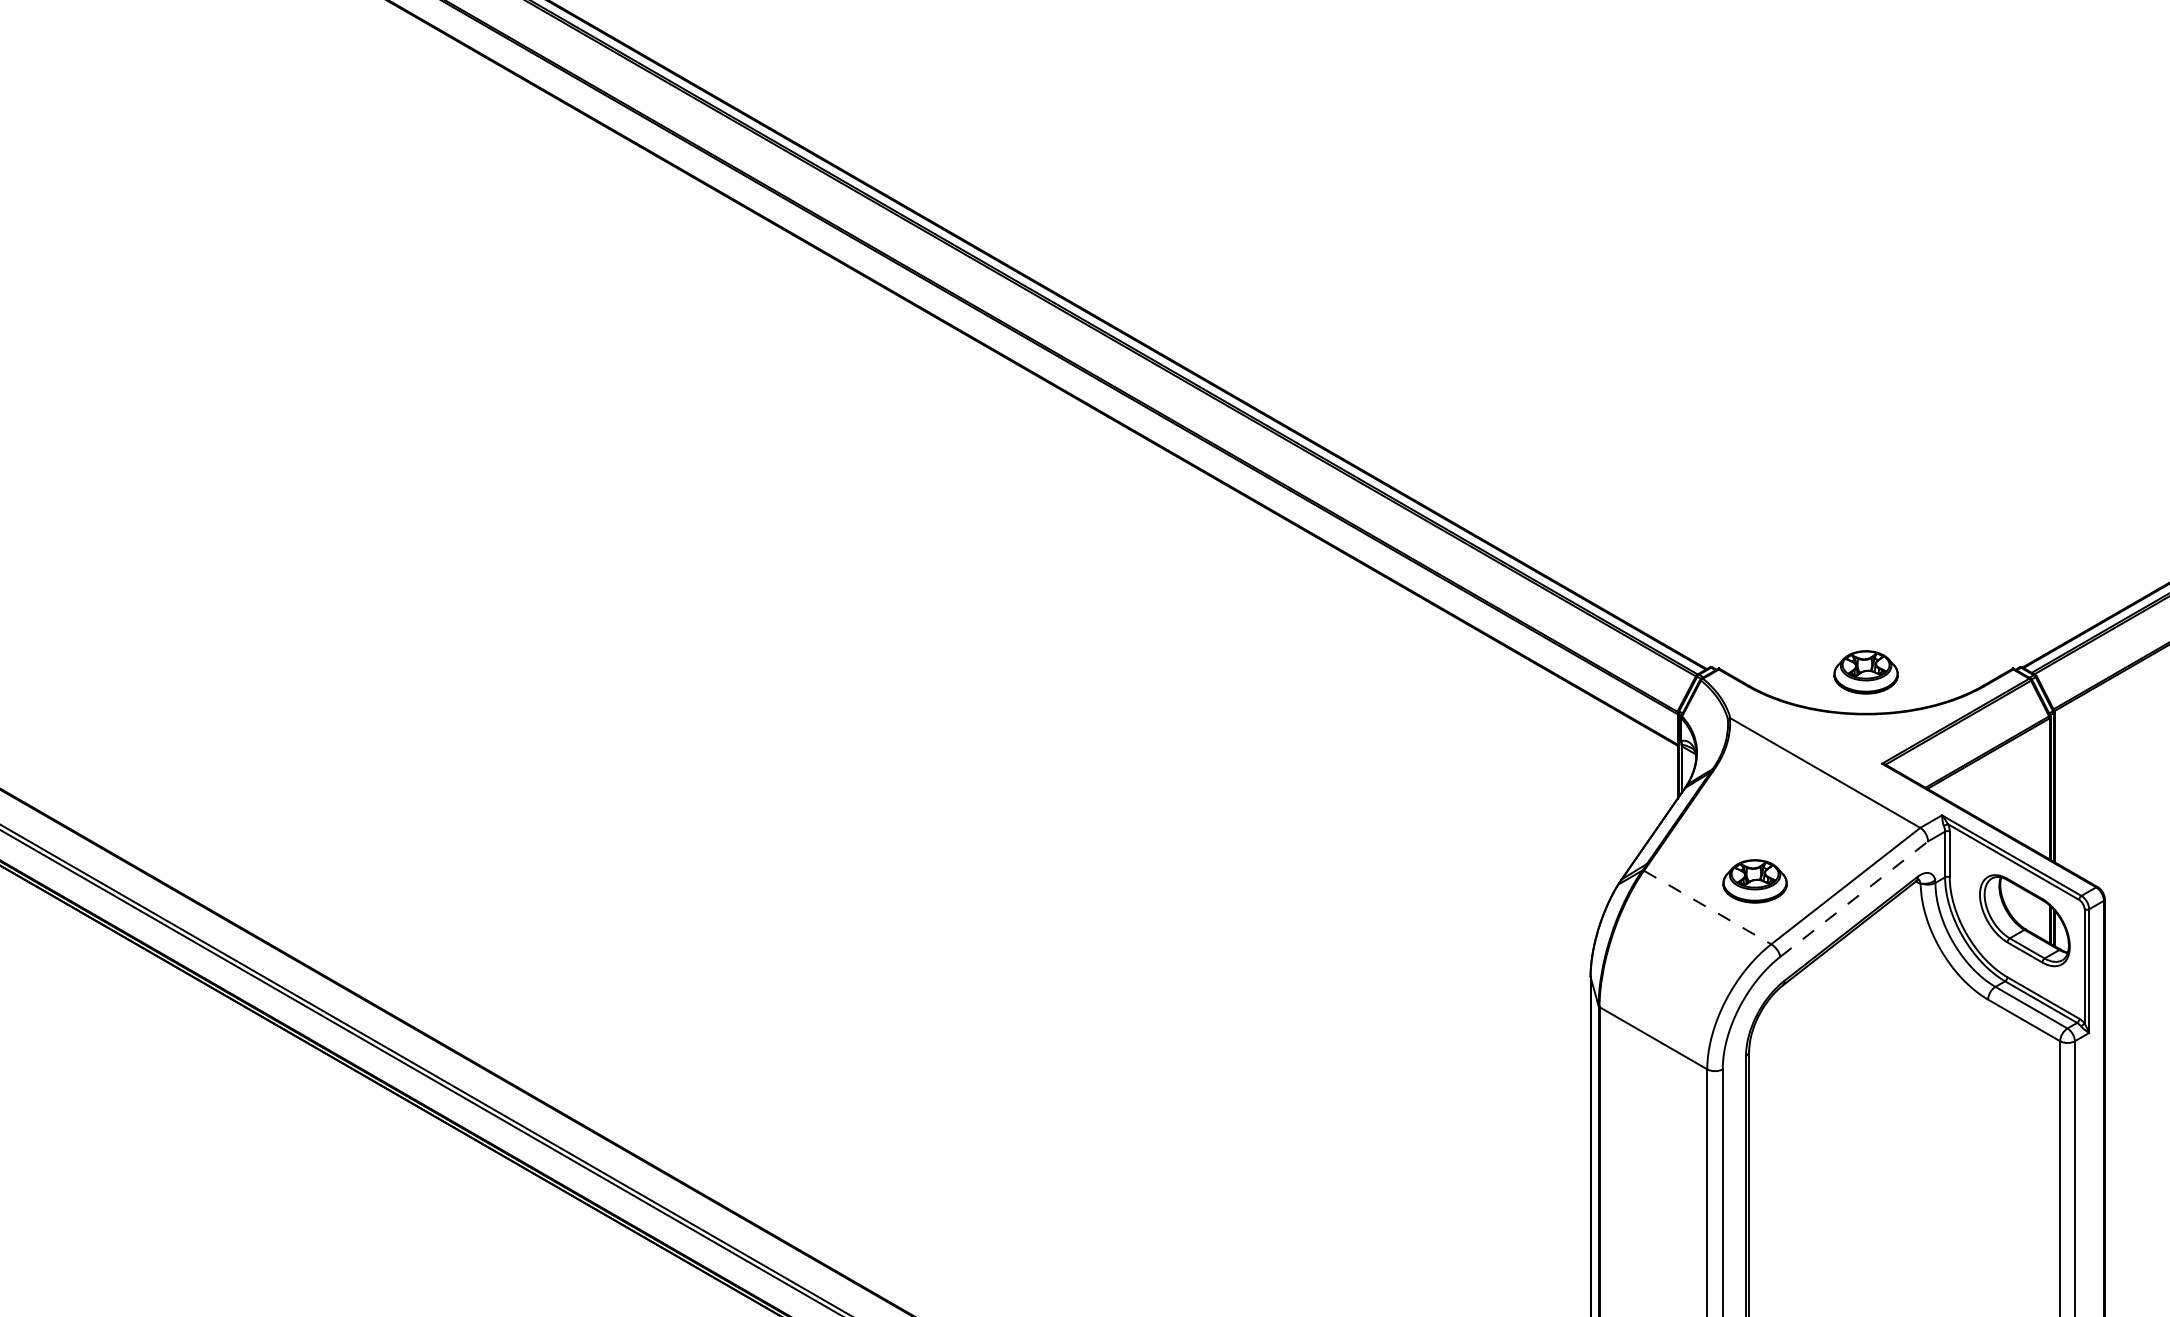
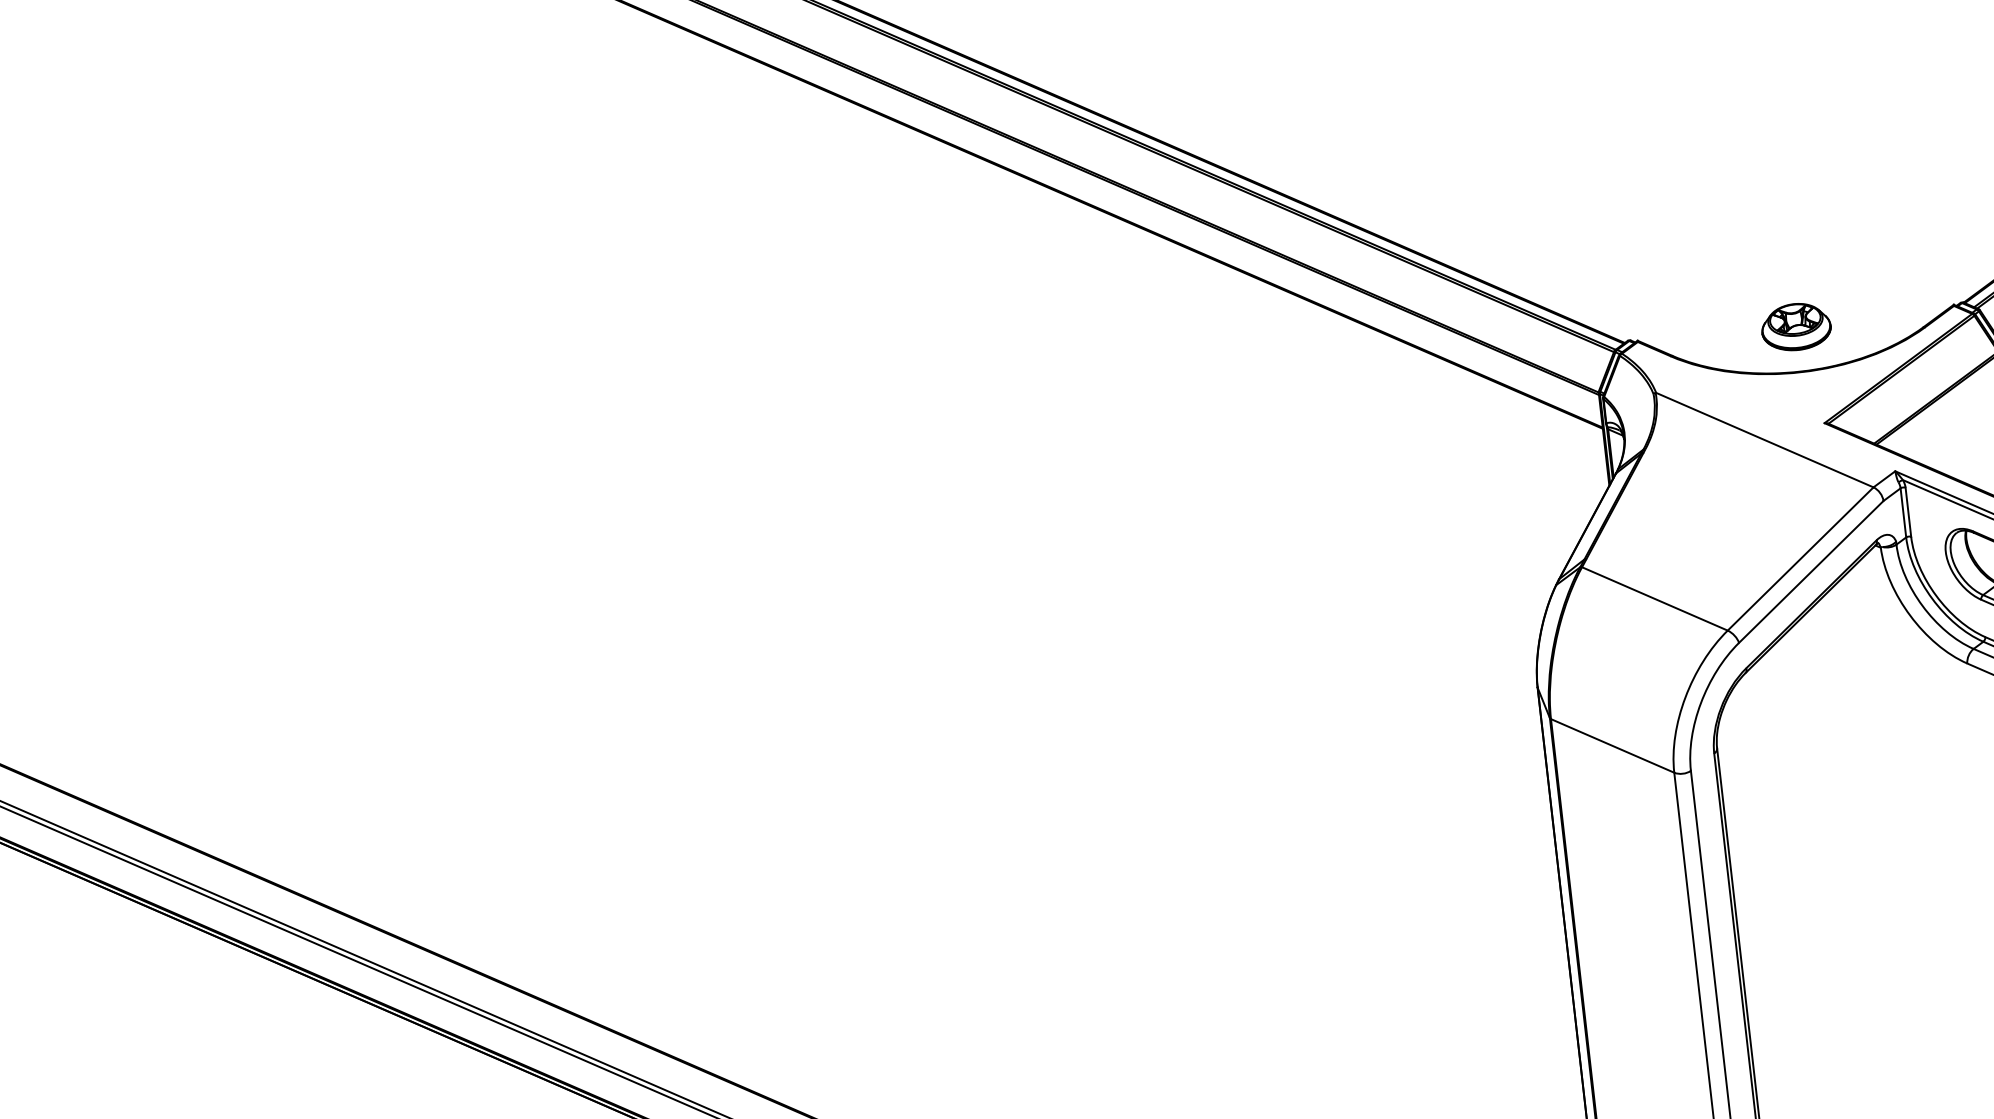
part: (1754, 881) -> (1702, 565), removed
line: (1854, 899) -> (1811, 572), dashed -> solid
line: (1708, 907) -> (1655, 598), dashed -> solid

